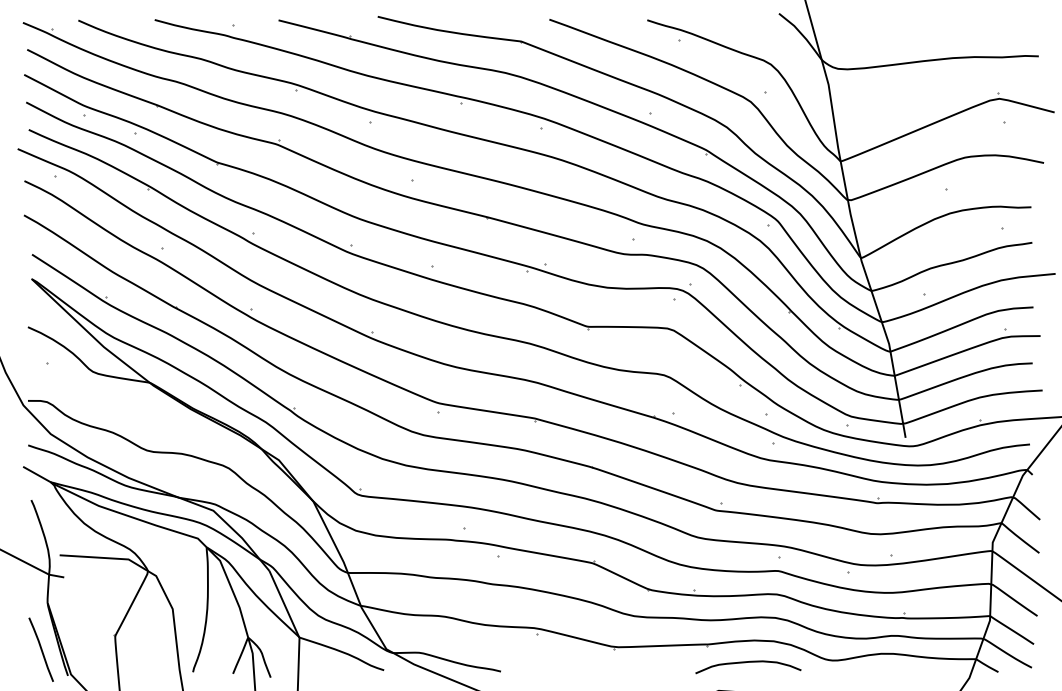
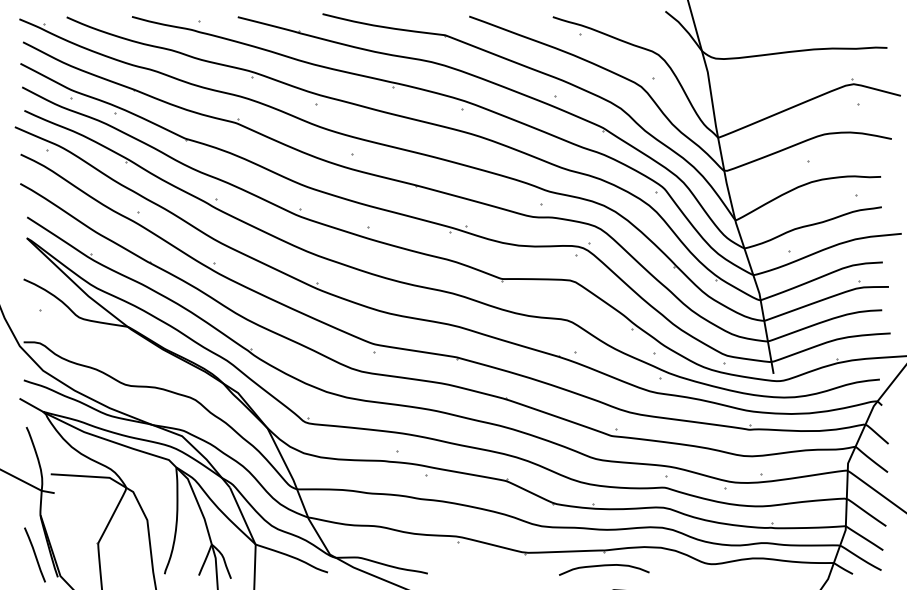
curve: (748, 663) -> (604, 566), moved

